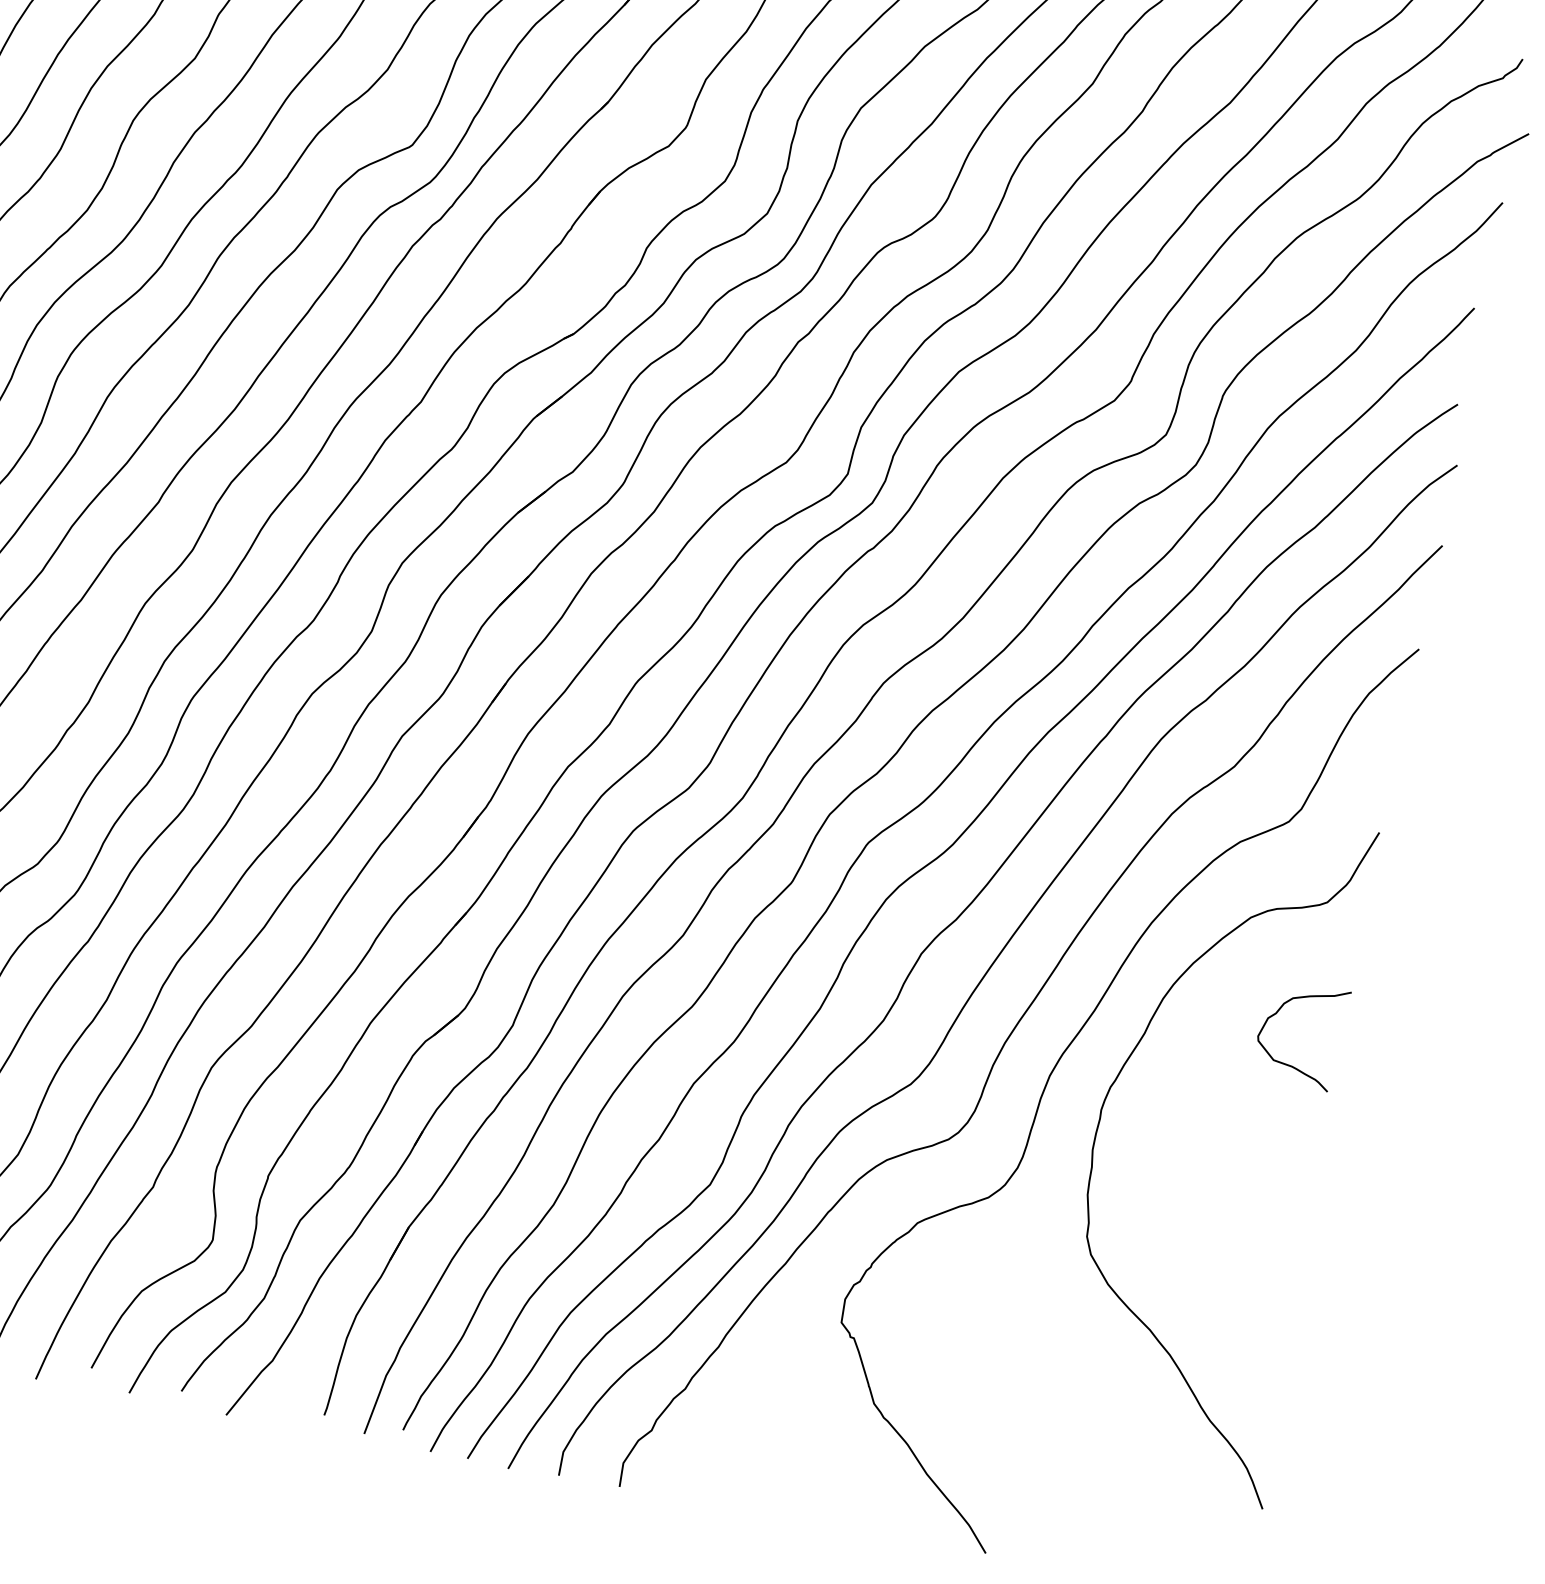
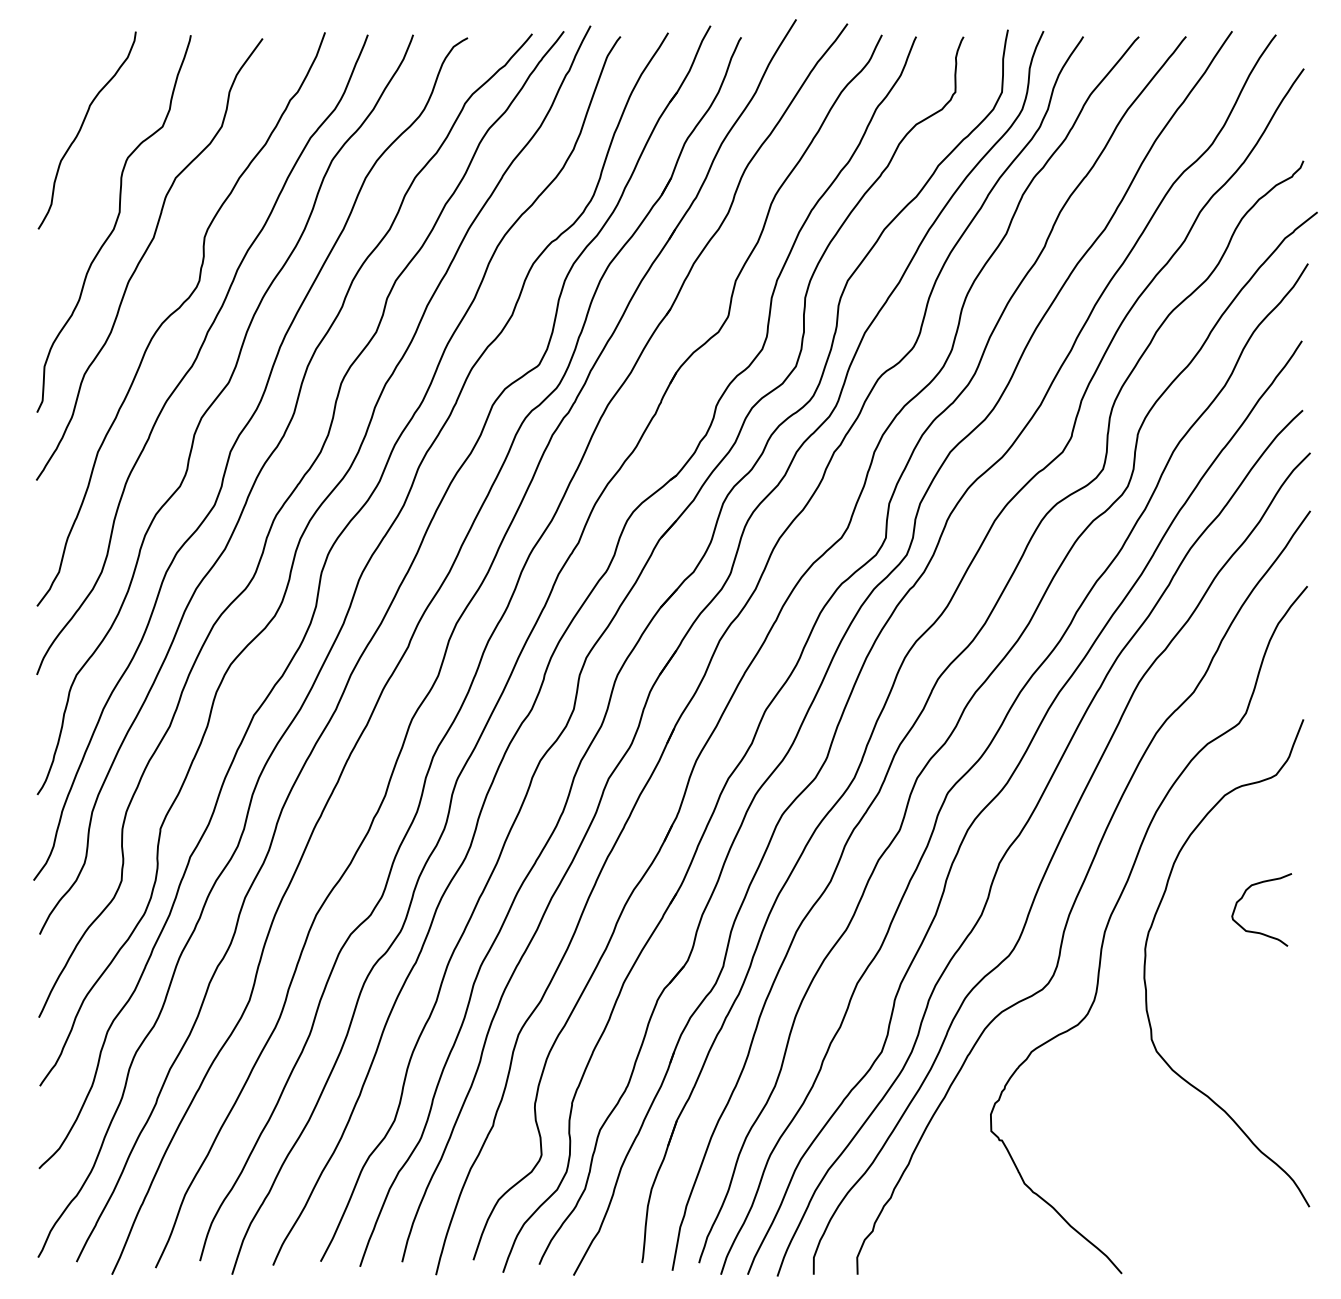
curve: (1278, 1013) -> (1243, 897), moved

